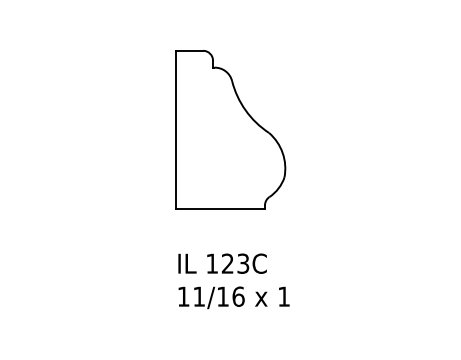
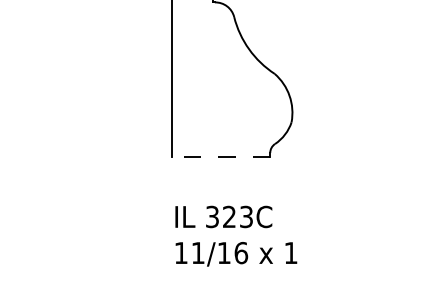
line: (220, 209) -> (221, 157), solid -> dashed
text: (212, 263) -> (212, 216), 123C -> 323C

